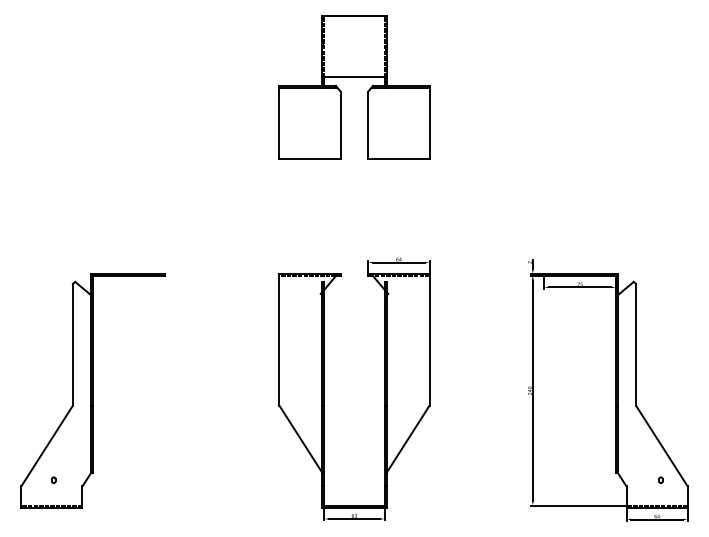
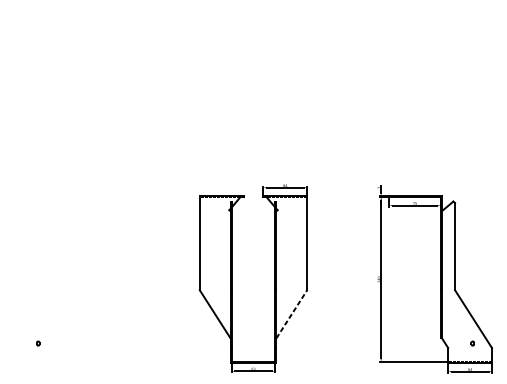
part: (354, 77) -> (253, 55), removed
part: (92, 390) -> (65, 279), removed
line: (408, 439) -> (292, 314), solid -> dashed

